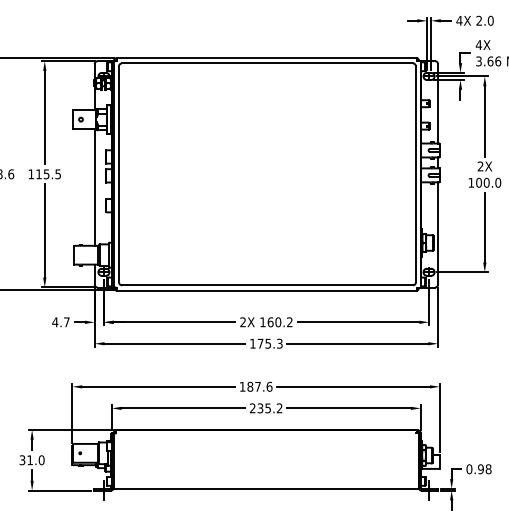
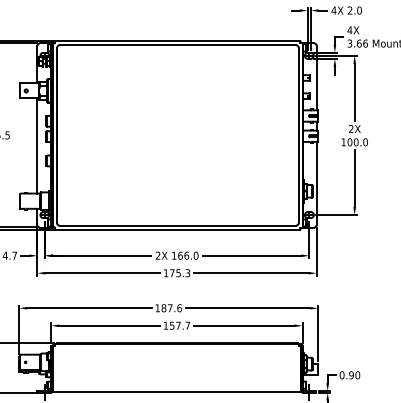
text: (283, 322) -> (190, 255), 160.2 -> 166.0
text: (265, 408) -> (176, 325), 235.2 -> 157.7
text: (488, 468) -> (357, 374), 0.98 -> 0.90

